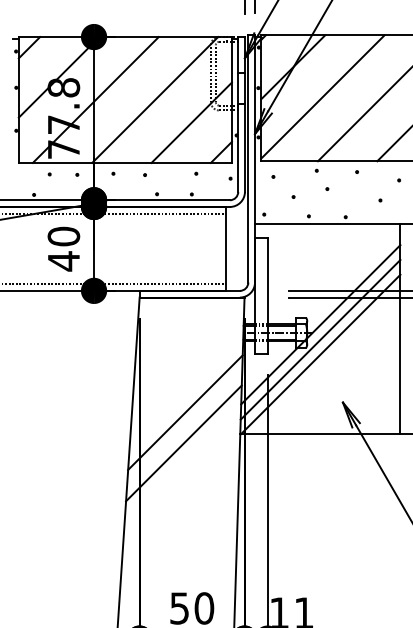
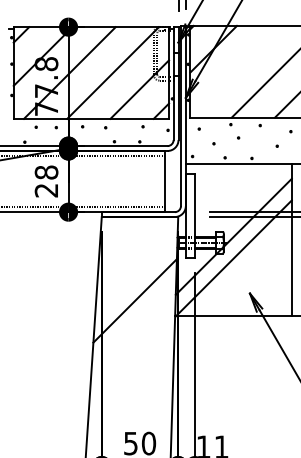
line: (322, 96) -> (235, 70), removed
text: (63, 248) -> (46, 181), 40 -> 28
line: (320, 339) -> (233, 247), removed
line: (183, 443) -> (133, 323), removed

